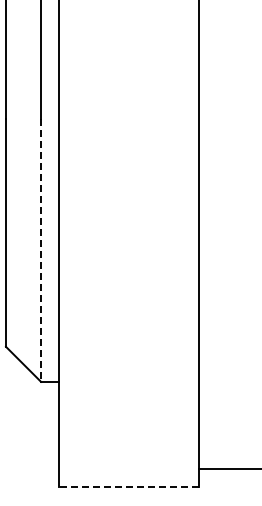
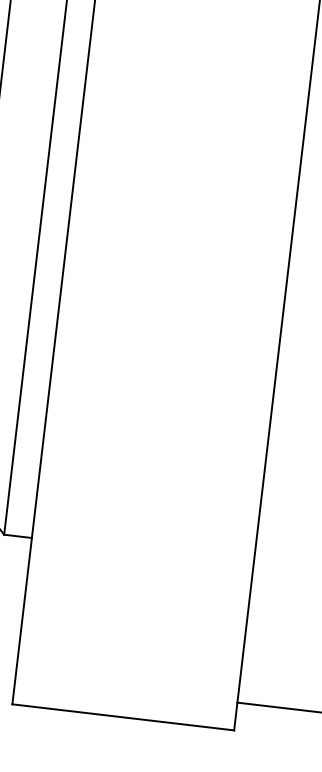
line: (41, 250) -> (29, 327), dashed -> solid
line: (128, 487) -> (122, 718), dashed -> solid

